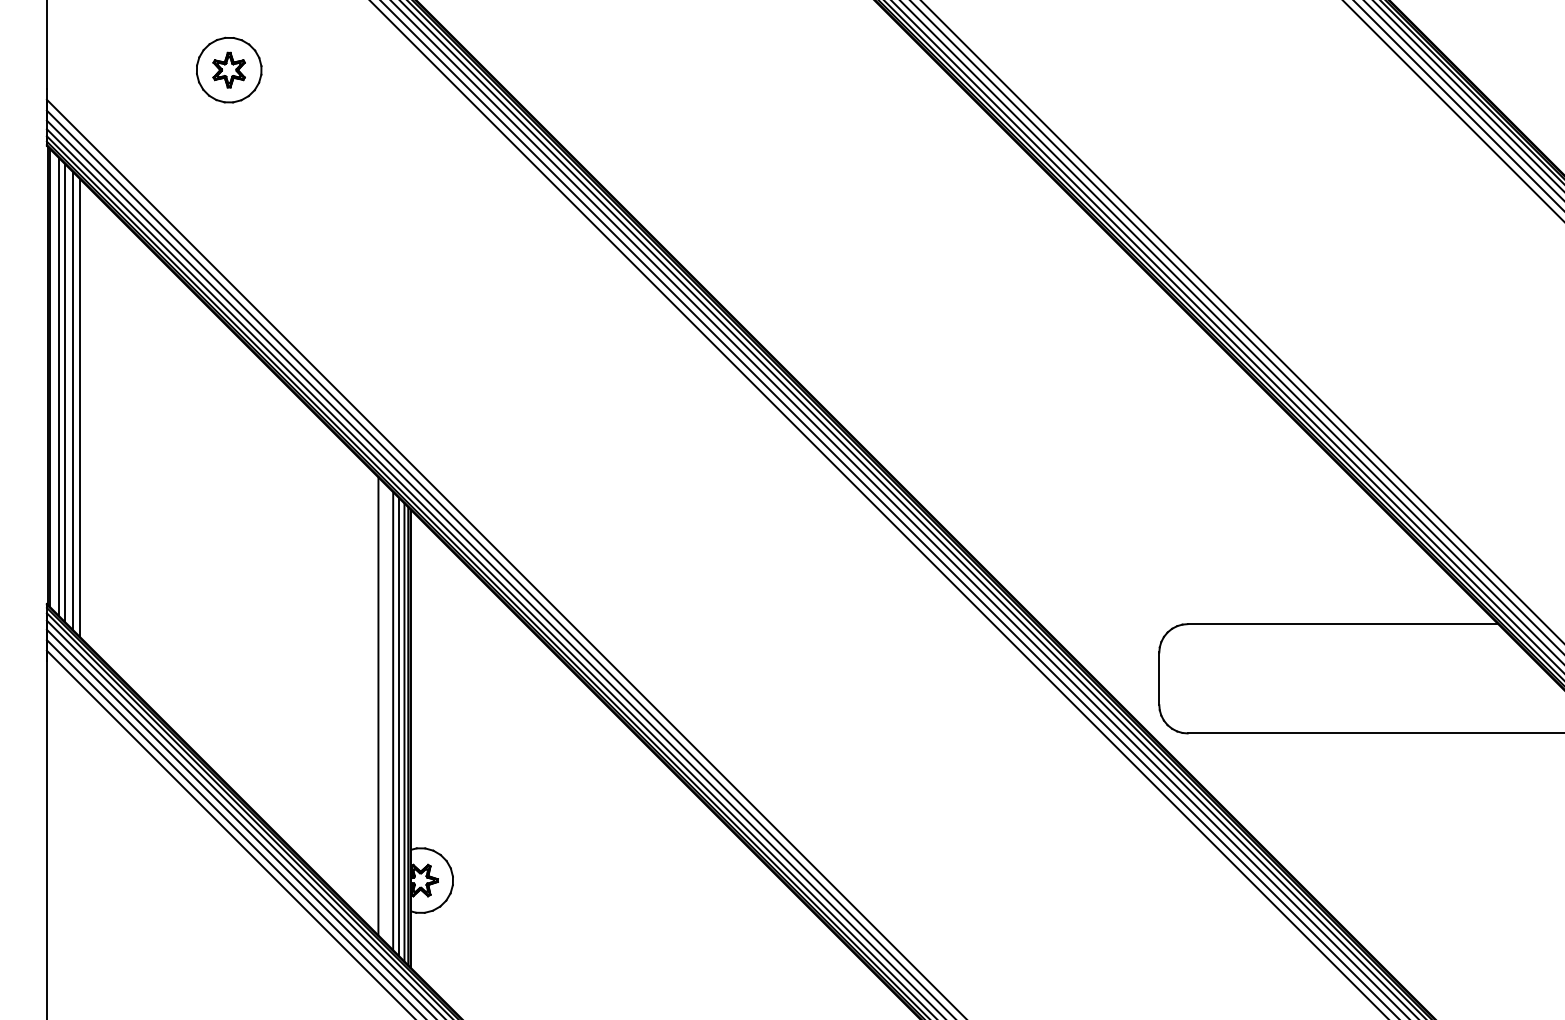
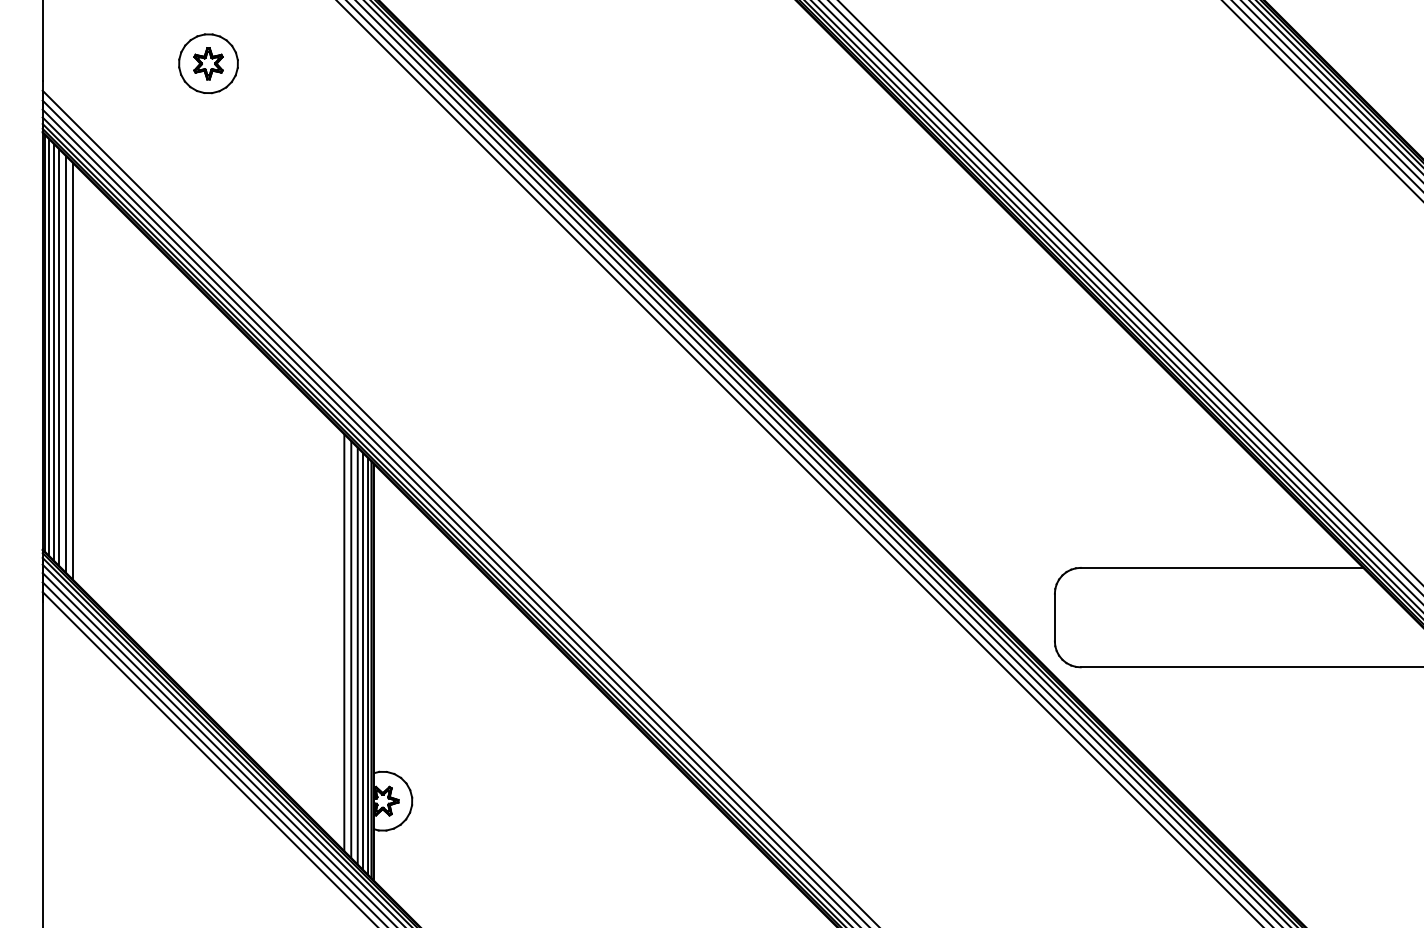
line: (53, 380) -> (48, 346), added
line: (386, 713) -> (351, 649), added

